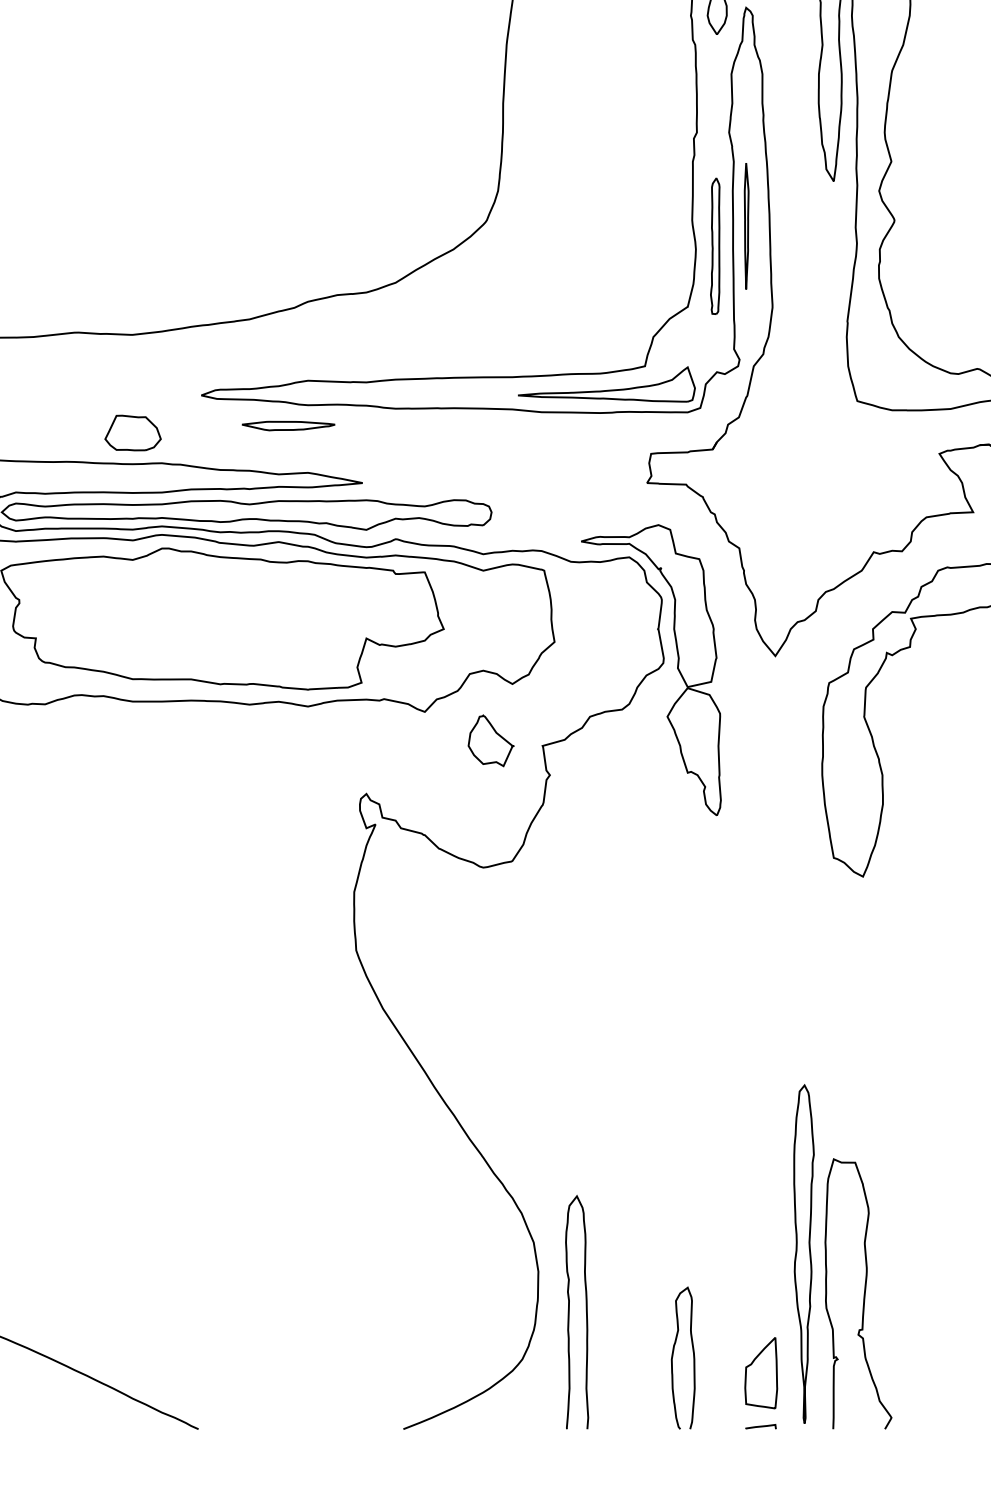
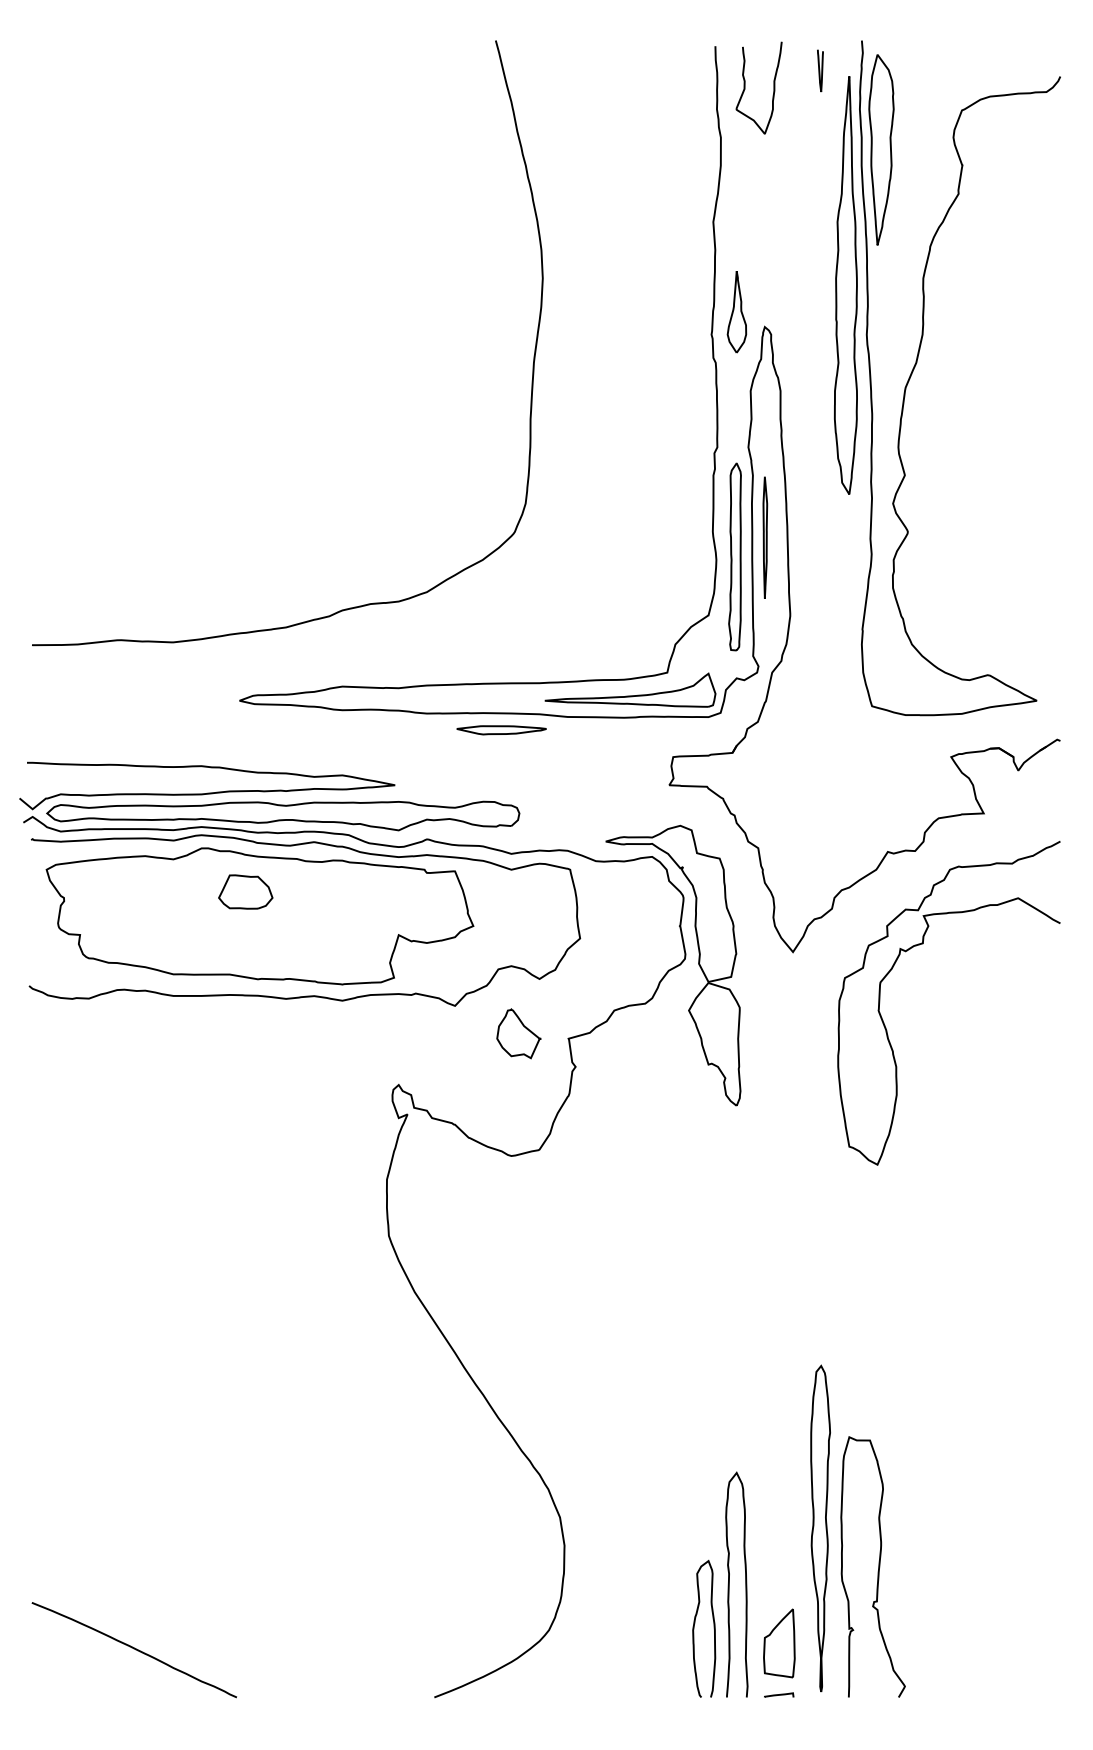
part: (714, 245) -> (734, 556), size x1.43
part: (288, 426) -> (501, 730), moved
part: (132, 432) -> (245, 891), moved
curve: (569, 1312) -> (729, 1584), moved

